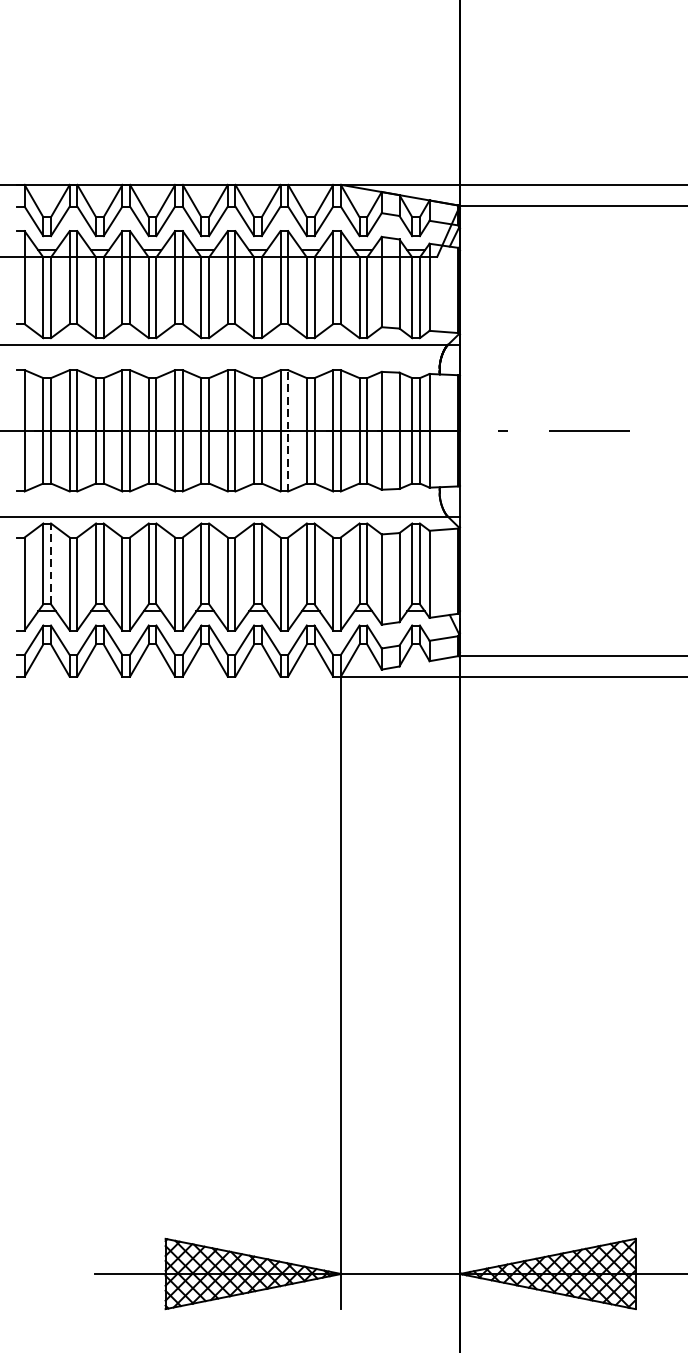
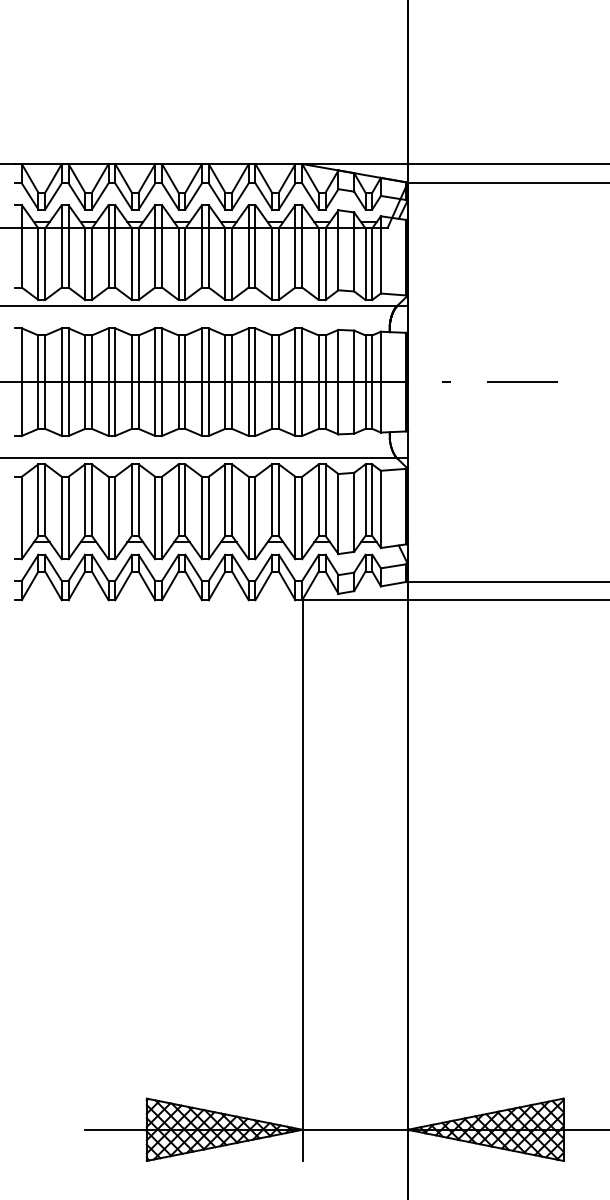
line: (288, 431) -> (255, 382), dashed -> solid
line: (51, 564) -> (45, 500), dashed -> solid

